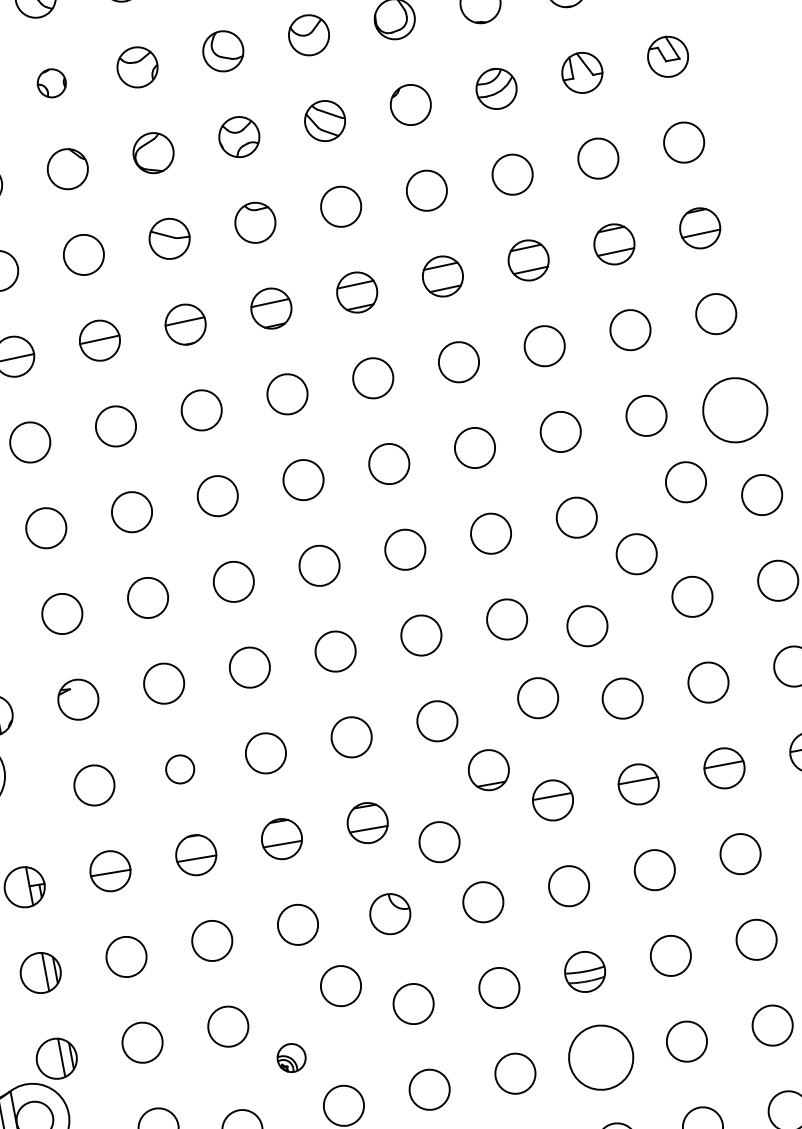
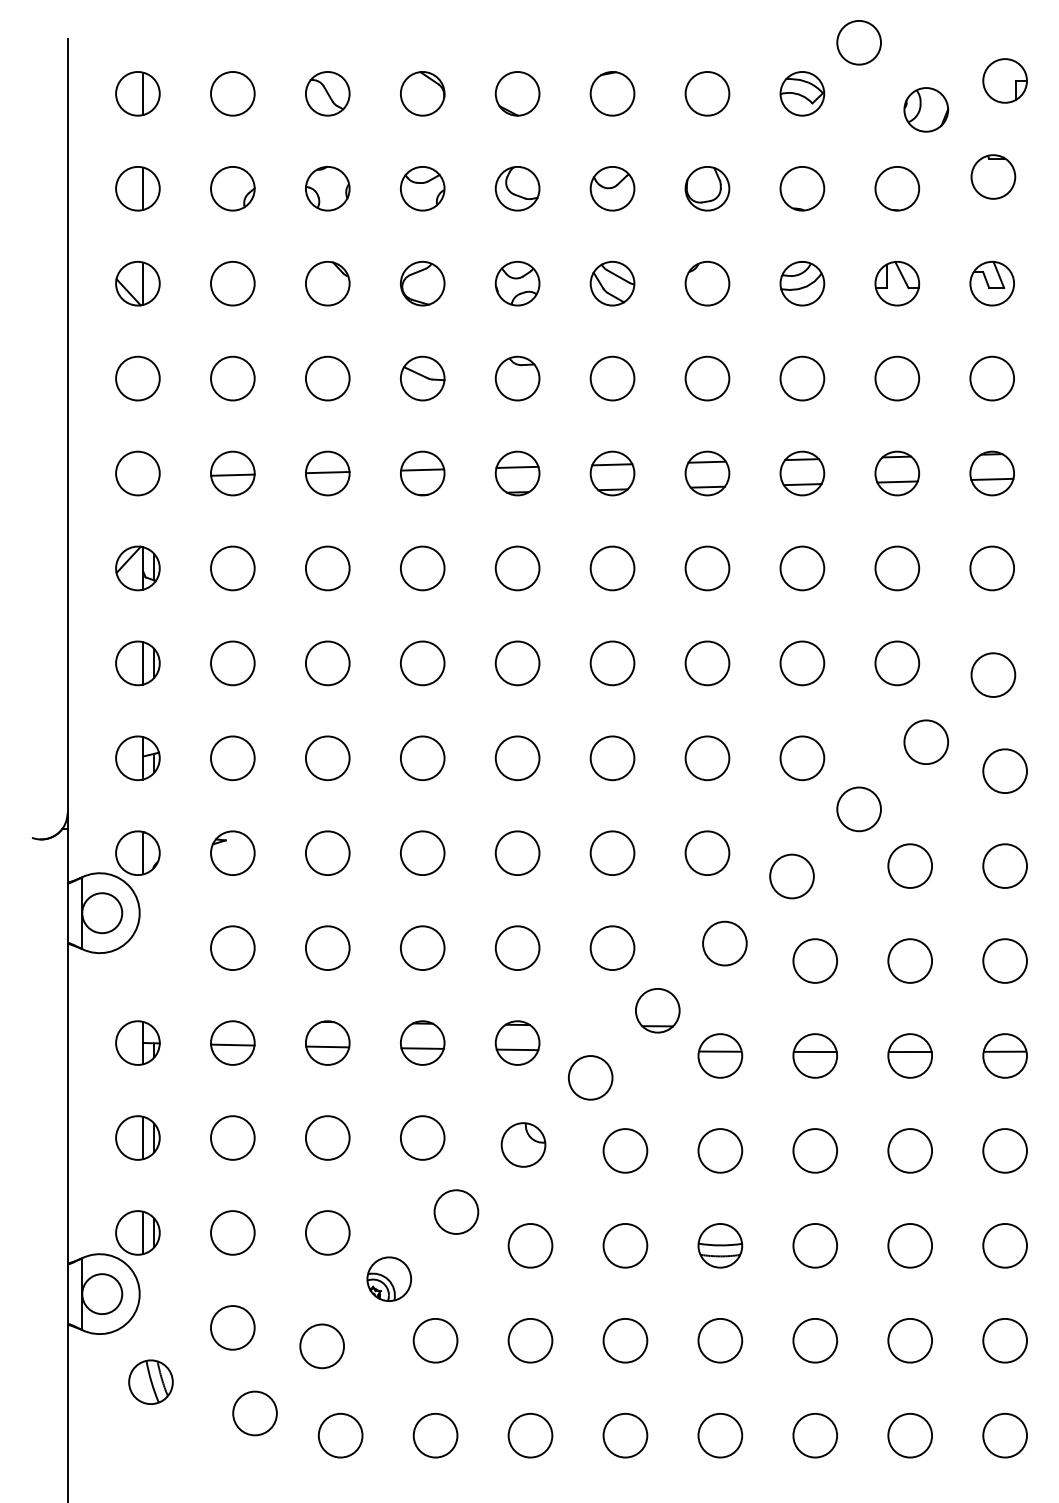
part: (51, 83) -> (327, 188), size x1.43
circle: (735, 409) -> (993, 674), size x0.62
circle: (179, 769) -> (327, 948), size x1.43
part: (290, 1057) -> (388, 1278), size x1.43
circle: (601, 1057) -> (720, 1340), size x0.62

